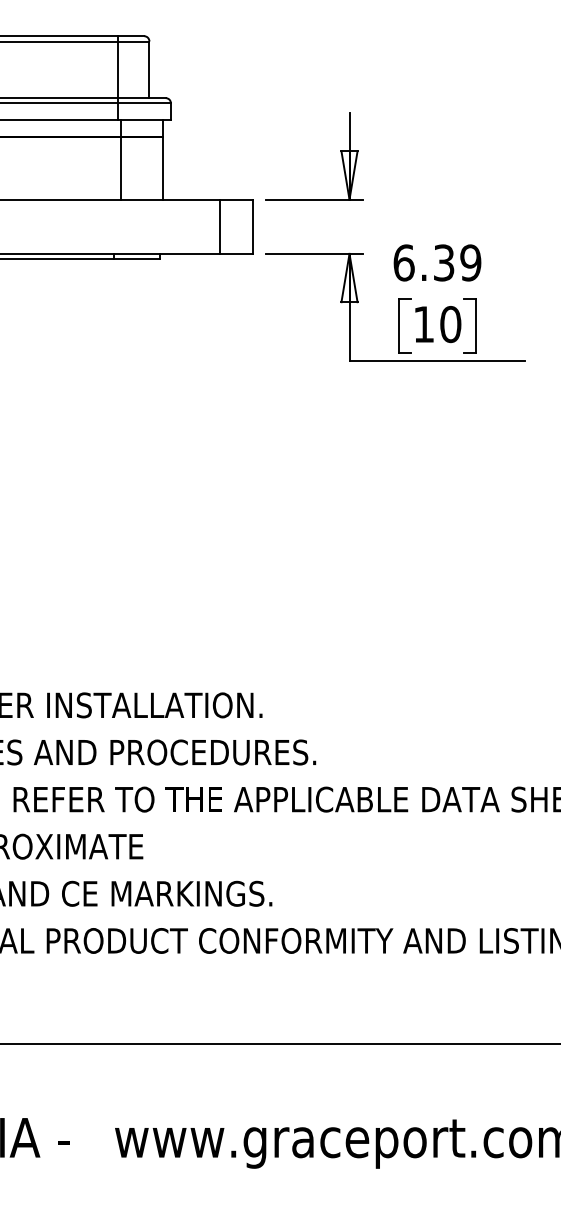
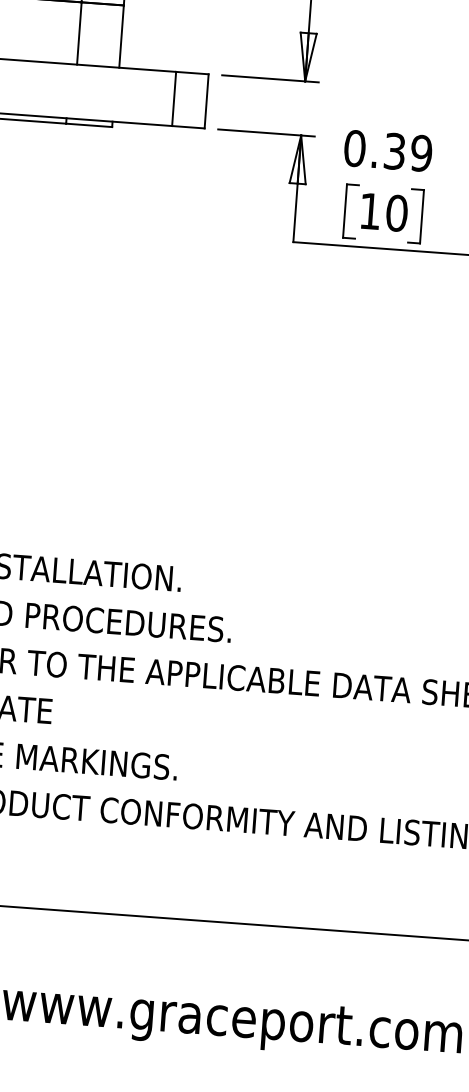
text: (403, 262) -> (354, 148), 6.39 -> 0.39

